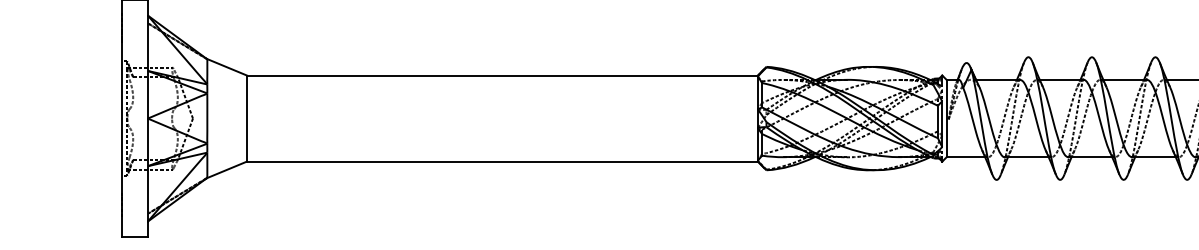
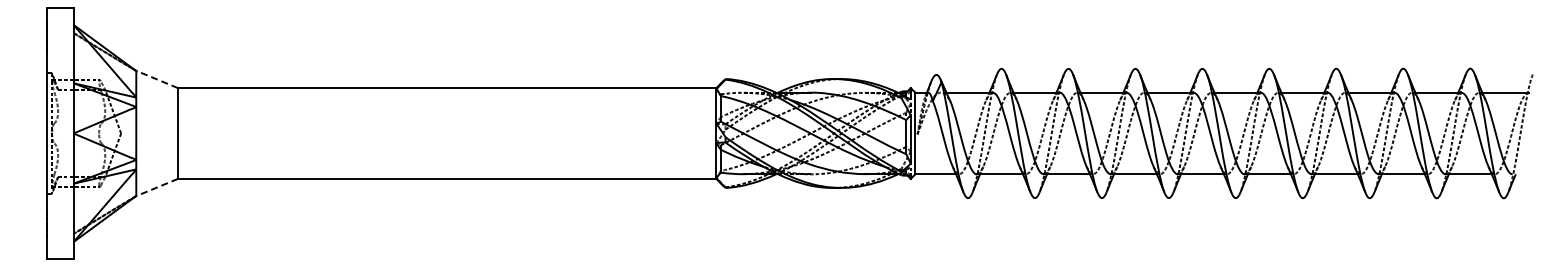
line: (227, 67) -> (157, 79), solid -> dashed
line: (227, 169) -> (157, 187), solid -> dashed

